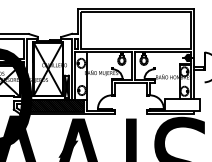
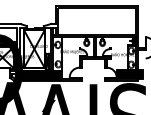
hatch: (181, 104) -> (129, 74), added

